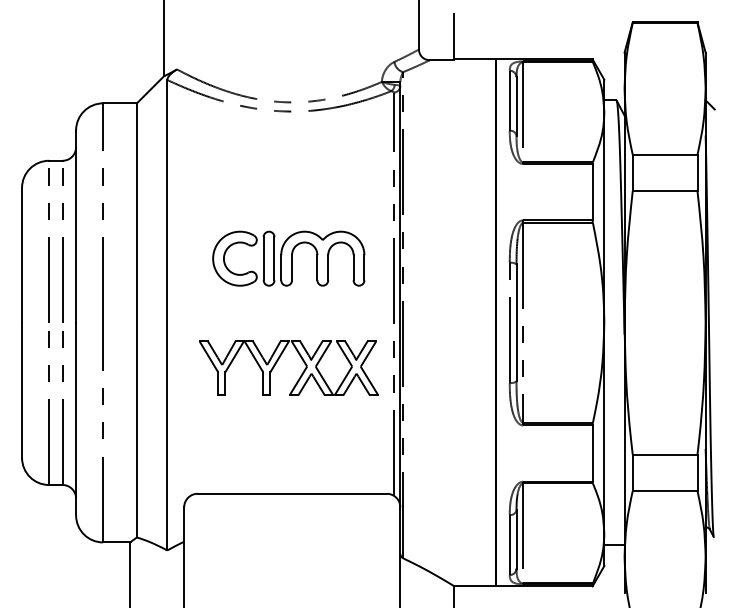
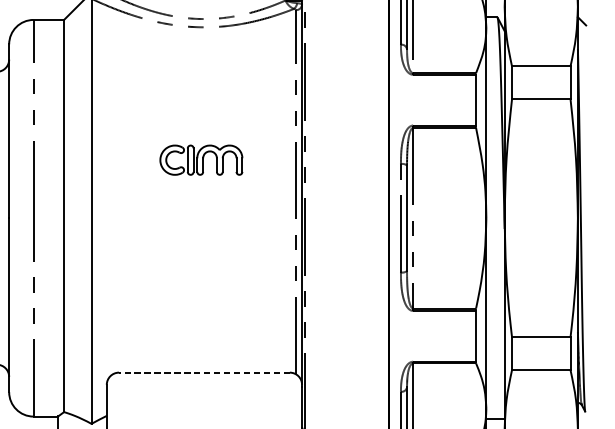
part: (288, 258) -> (201, 160), size x0.6
part: (279, 359) -> (192, 251), removed
line: (292, 493) -> (204, 372), solid -> dashed

